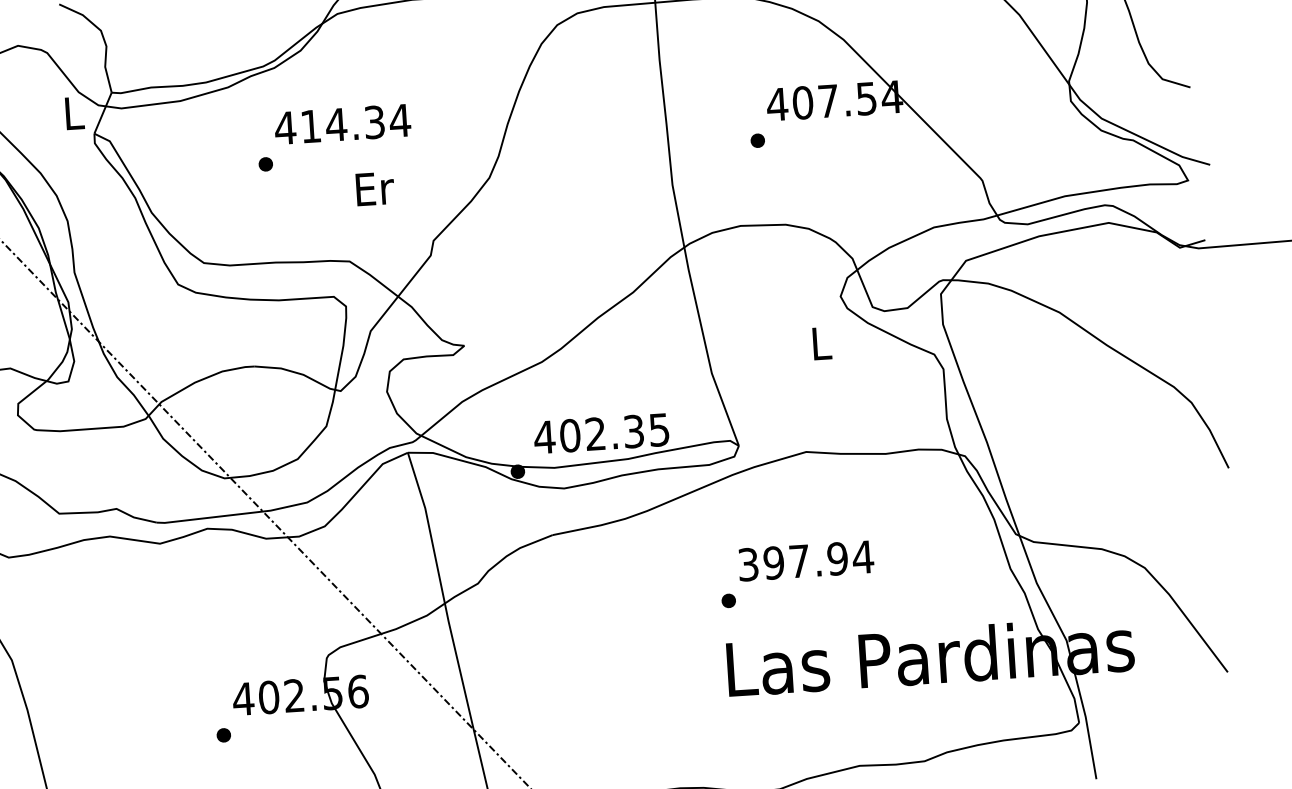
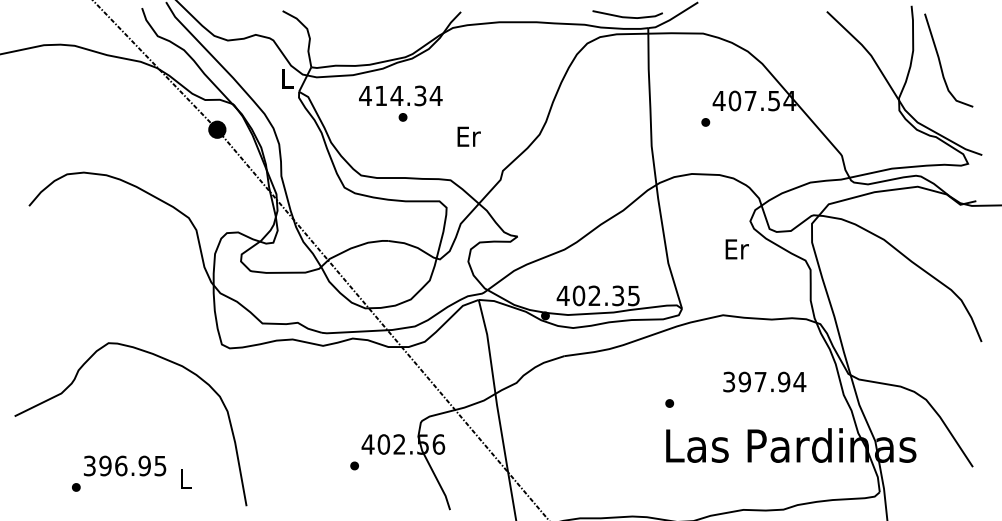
text: (342, 123) -> (400, 95), moved
text: (821, 343) -> (736, 249), L -> Er
text: (805, 560) -> (764, 381), moved

